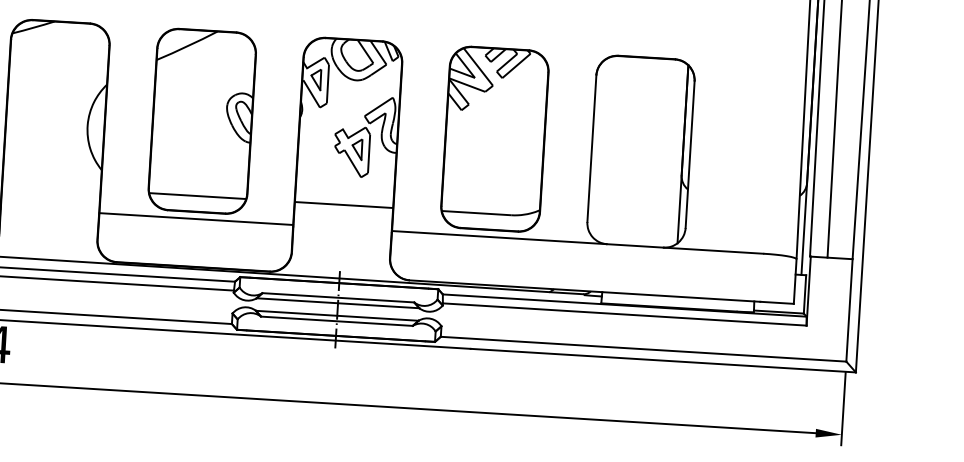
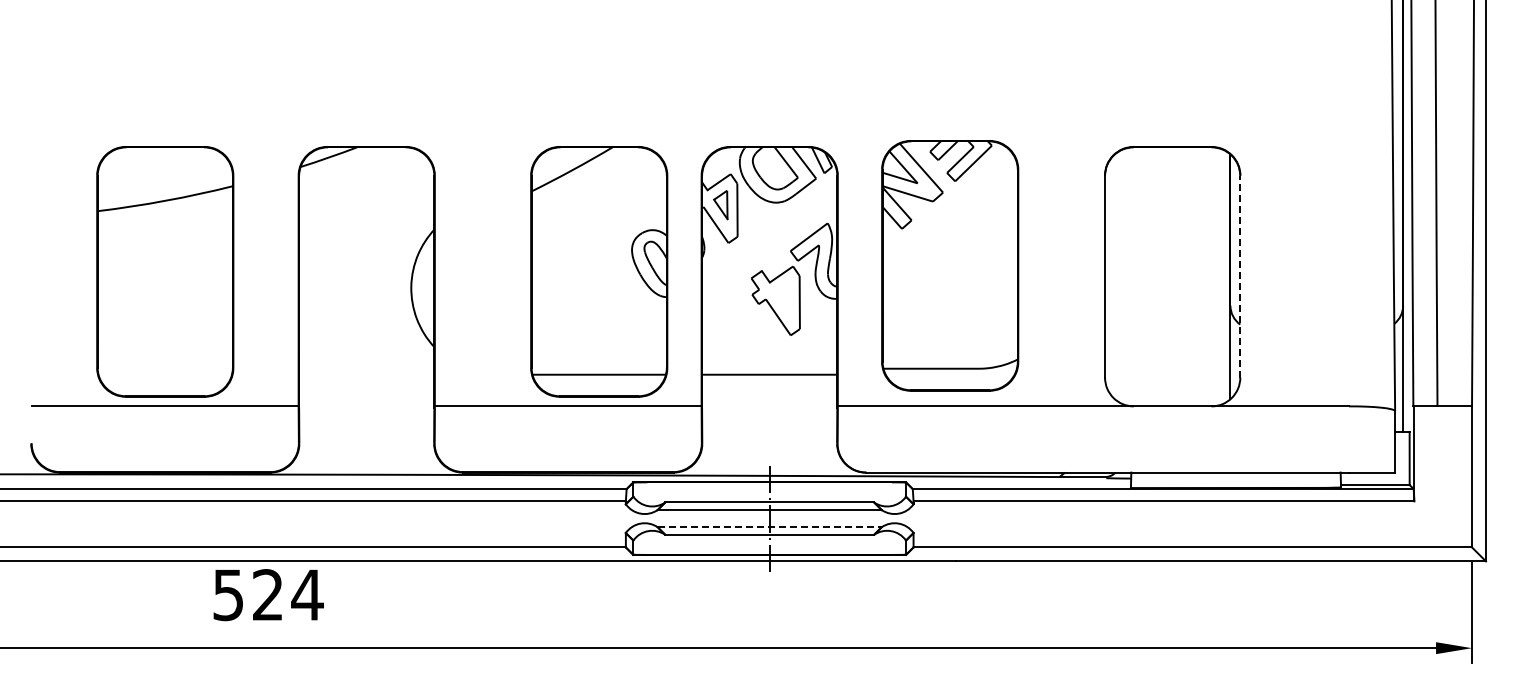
part: (202, 121) -> (599, 271), moved
part: (495, 139) -> (950, 265), moved
part: (356, 149) -> (782, 297), removed
line: (690, 154) -> (1240, 276), solid -> dashed
line: (337, 315) -> (769, 527), solid -> dashed

